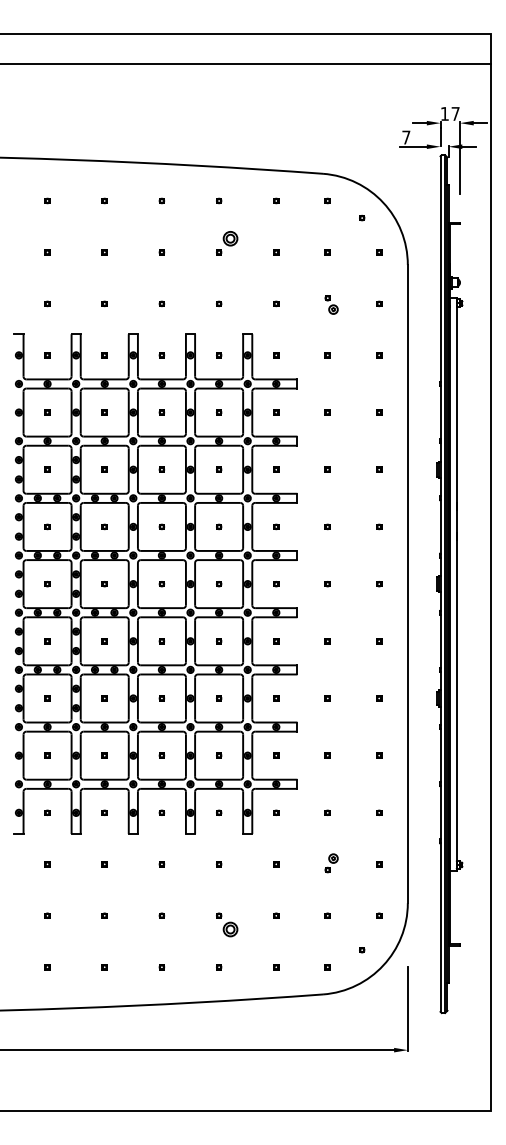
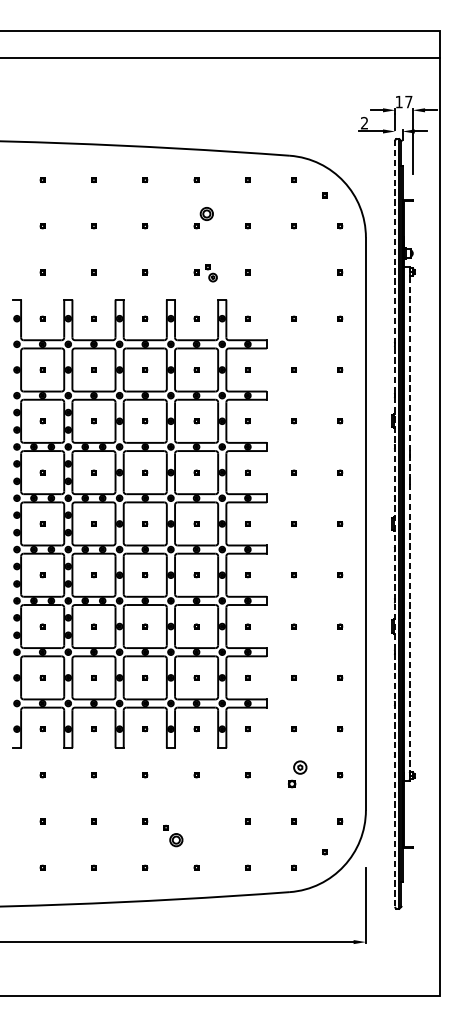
text: (406, 137) -> (364, 123), 7 -> 2
part: (331, 304) -> (211, 273), moved
line: (440, 584) -> (395, 524), solid -> dashed
line: (456, 584) -> (409, 524), solid -> dashed
part: (331, 863) -> (297, 774), size x1.6
part: (227, 924) -> (173, 835), moved

